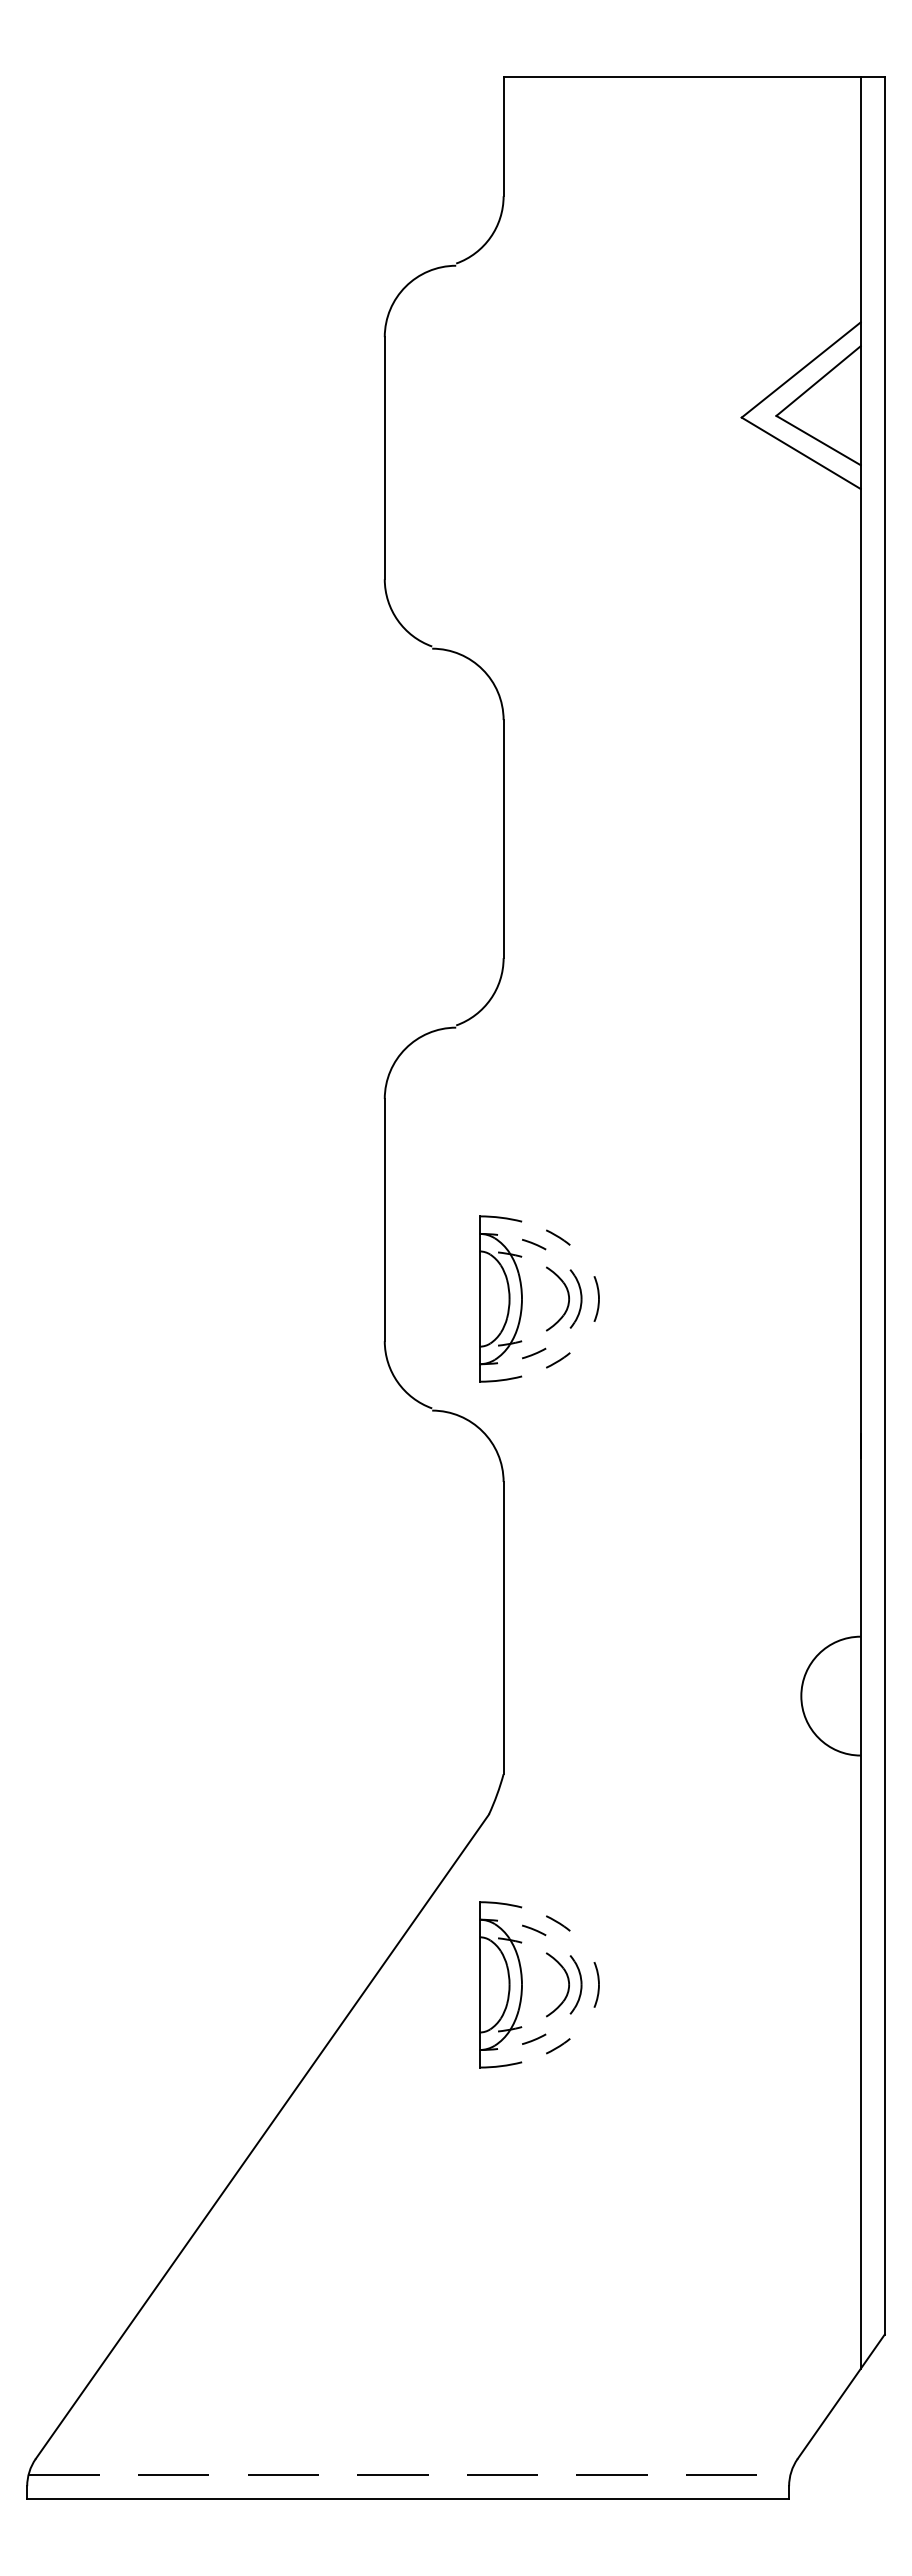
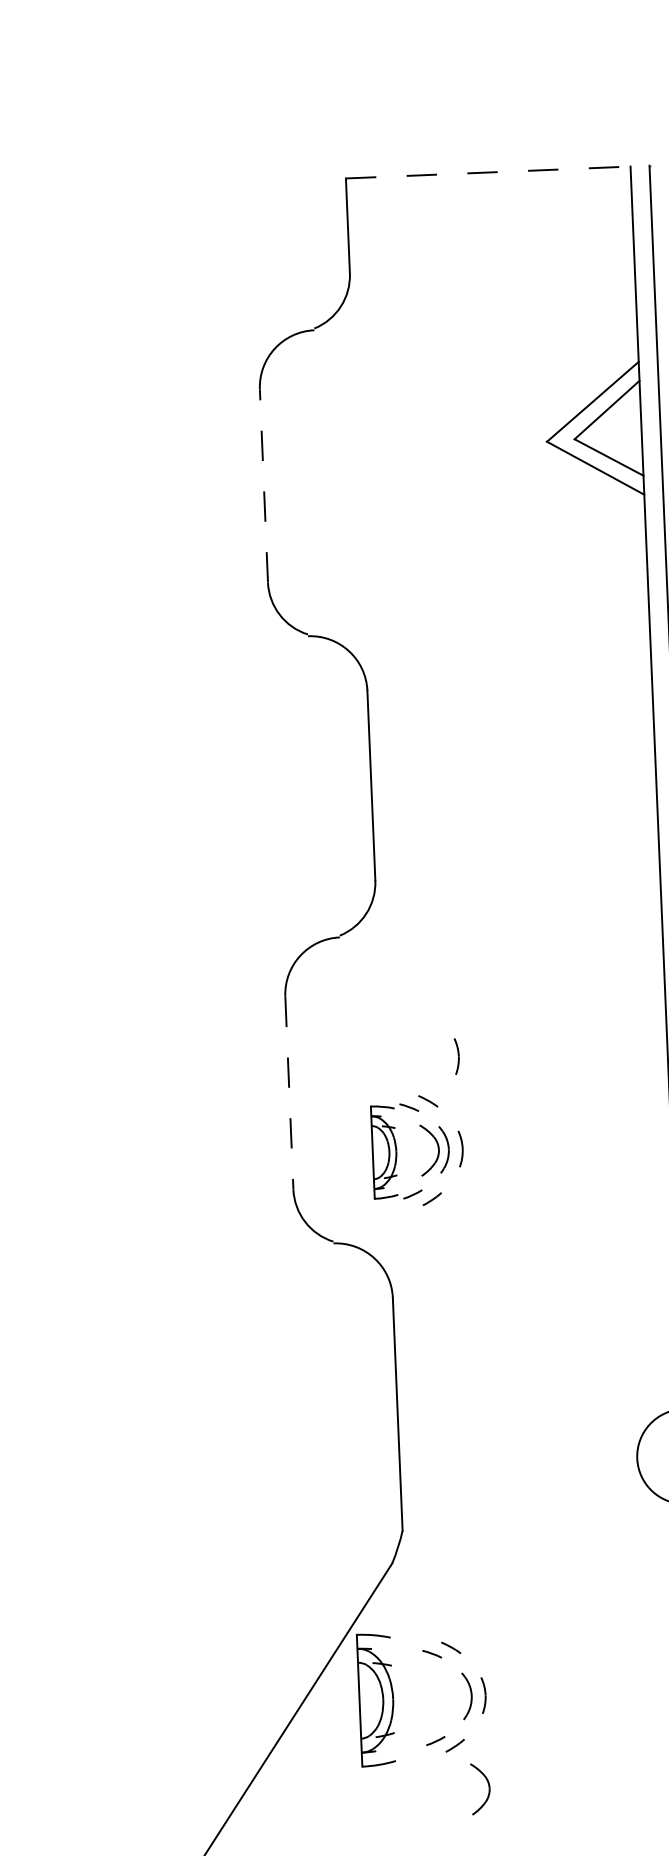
line: (694, 77) -> (498, 172), solid -> dashed
line: (384, 457) -> (263, 485), solid -> dashed
part: (596, 1182) -> (456, 1056), added
line: (384, 1220) -> (289, 1093), solid -> dashed
part: (500, 1298) -> (384, 1151), size x0.7
part: (567, 1980) -> (488, 1785), moved
part: (500, 1984) -> (376, 1699), moved

